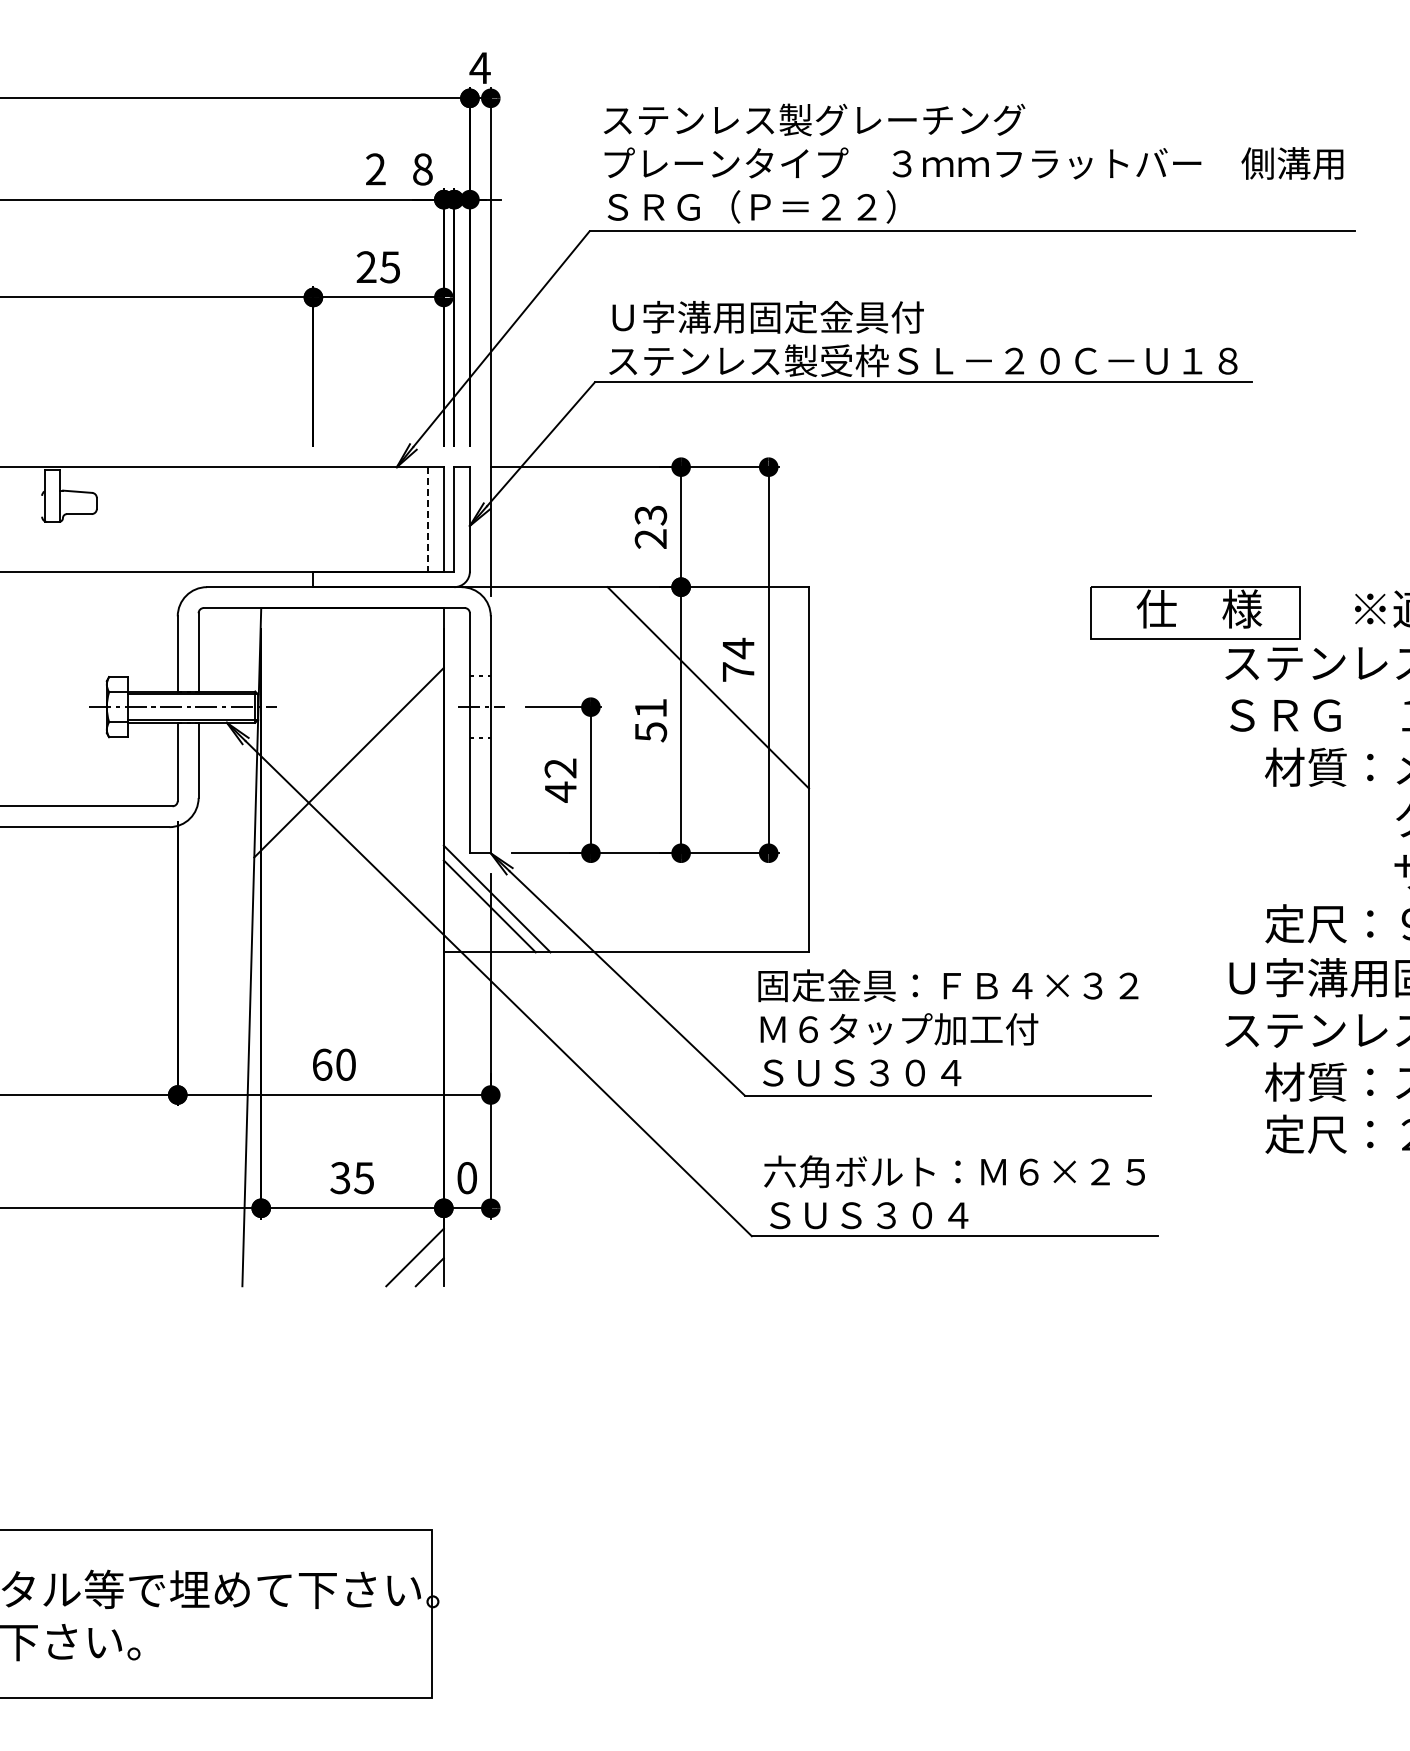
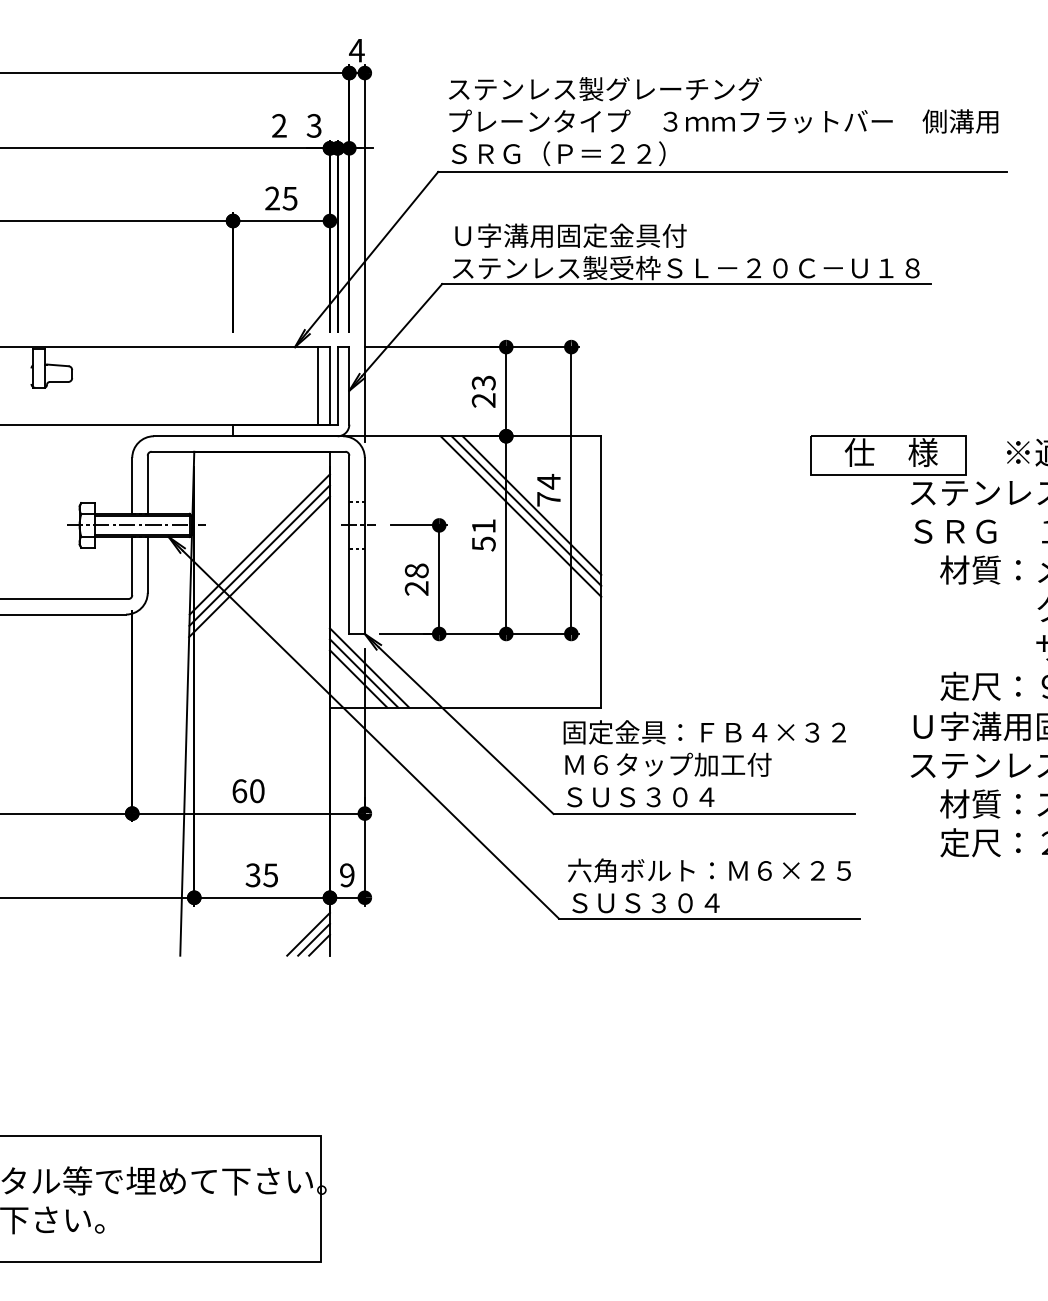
text: (422, 169) -> (314, 125), 8 -> 3
line: (428, 519) -> (318, 385), dashed -> solid
line: (715, 680) -> (531, 505), added
line: (700, 695) -> (520, 516), added
line: (349, 732) -> (259, 544), added
line: (348, 747) -> (259, 555), added
text: (560, 780) -> (416, 579), 42 -> 28
line: (482, 913) -> (358, 678), added
text: (466, 1178) -> (346, 875), 0 -> 9
line: (422, 1264) -> (314, 939), added

